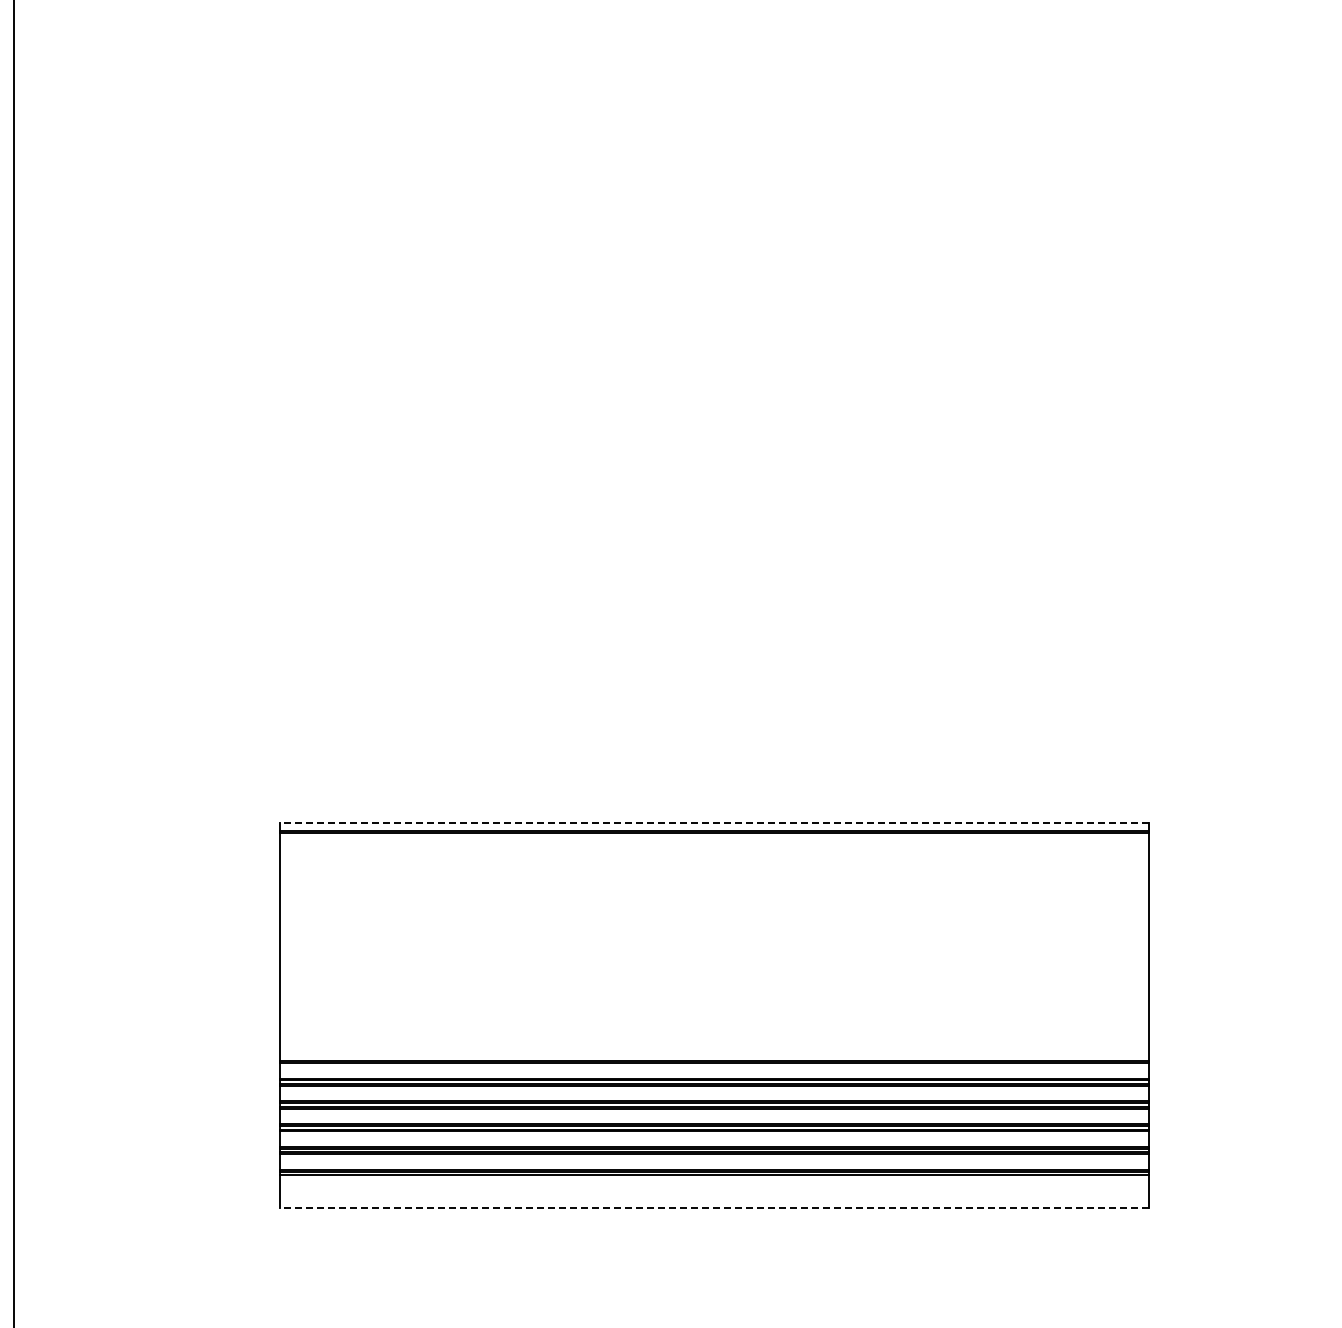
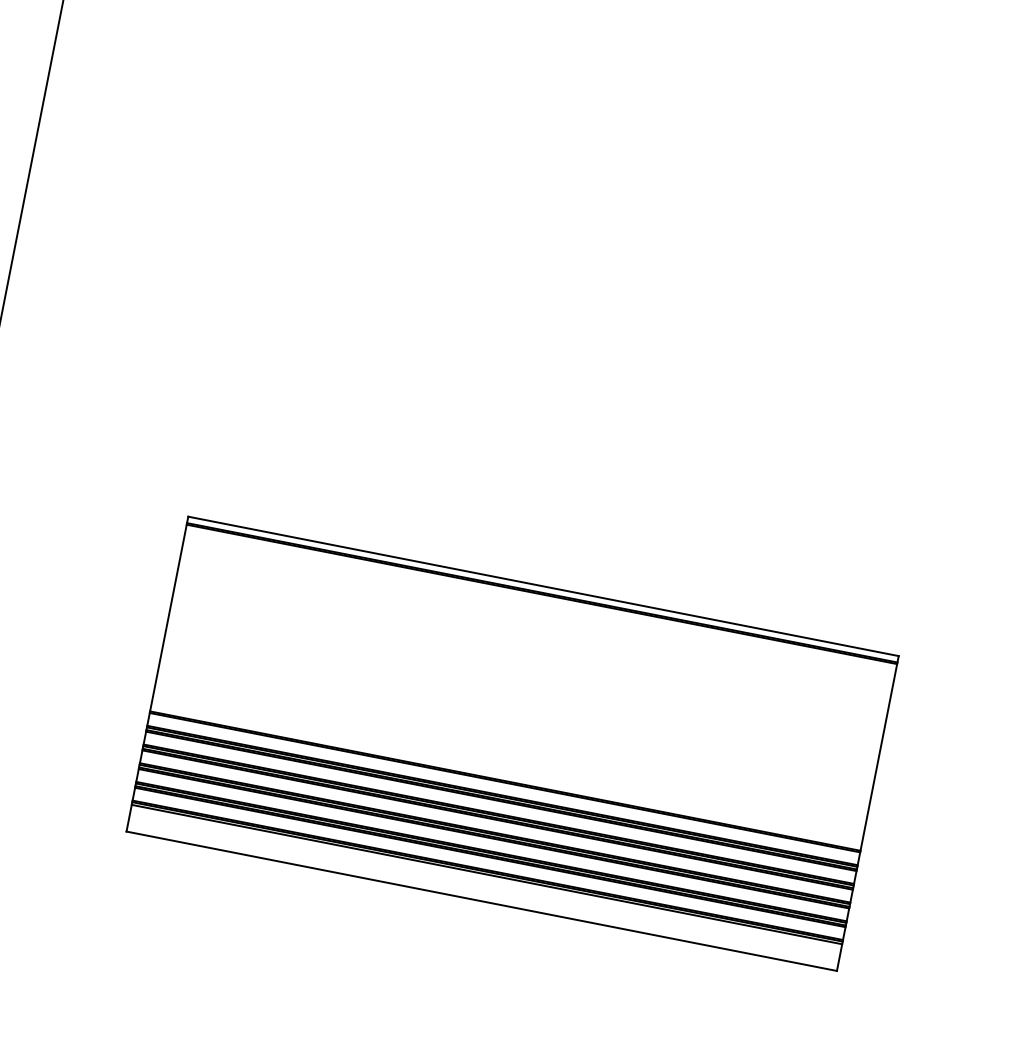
line: (714, 822) -> (543, 586), dashed -> solid
line: (714, 1207) -> (481, 900), dashed -> solid

